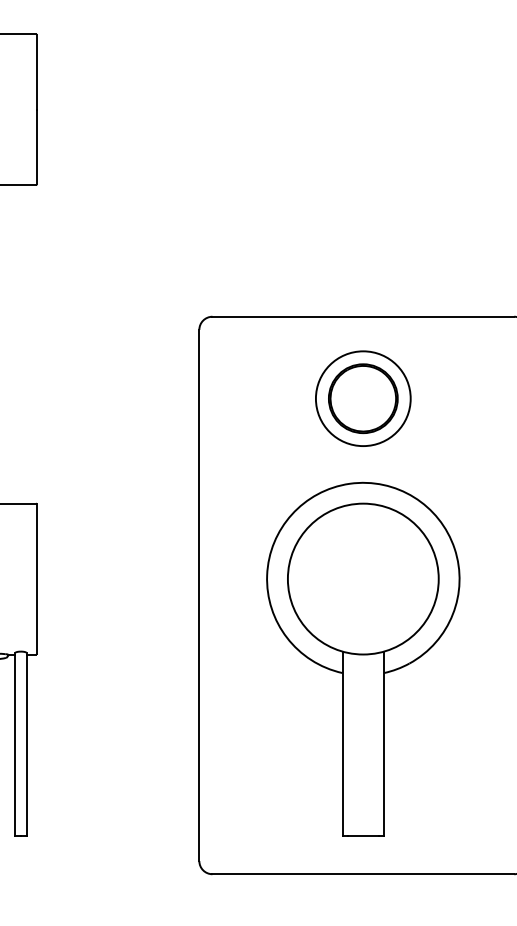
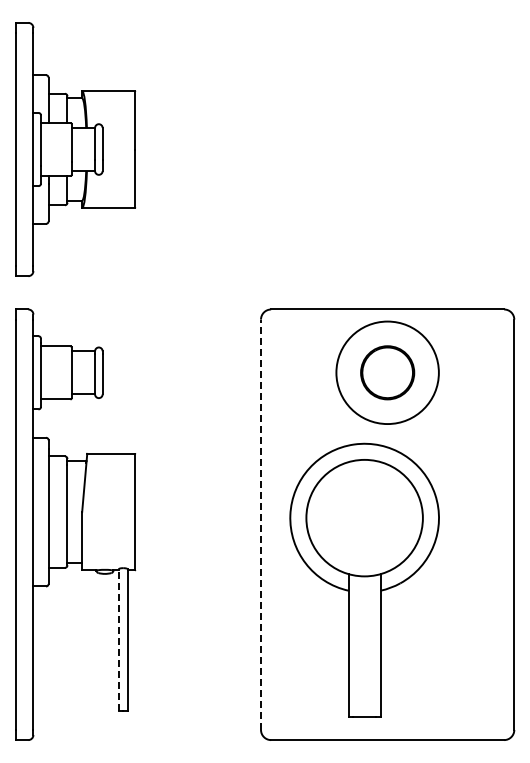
circle: (363, 398) -> (387, 372), size x1.4
line: (199, 595) -> (261, 524), solid -> dashed
part: (363, 658) -> (364, 579), moved
line: (14, 743) -> (118, 639), solid -> dashed

